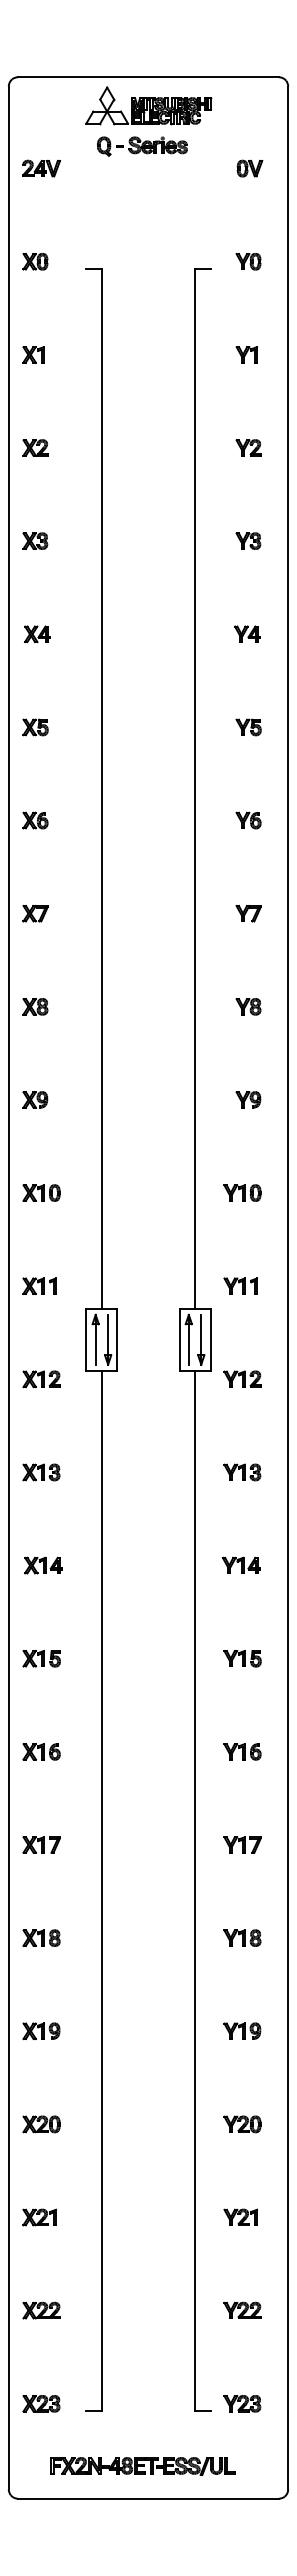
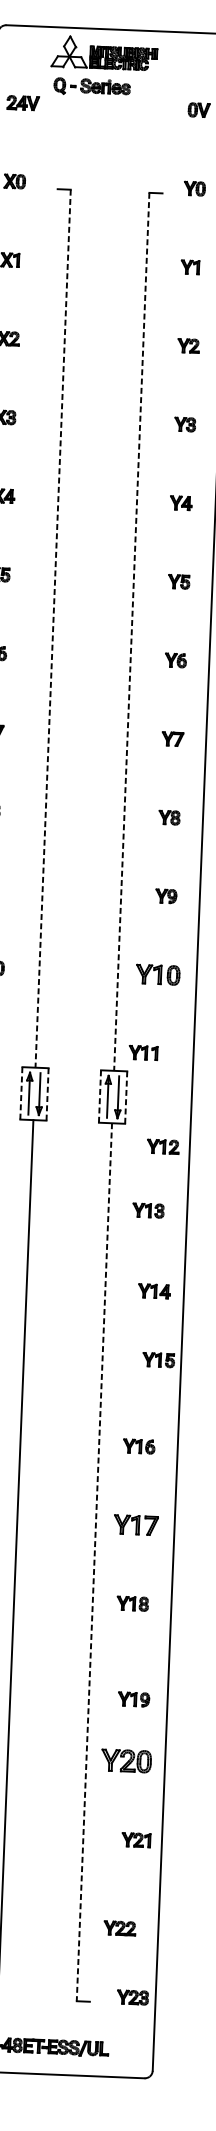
part: (148, 105) -> (104, 53), moved
part: (142, 146) -> (92, 87), moved
line: (101, 788) -> (52, 628), solid -> dashed
line: (195, 788) -> (132, 631), solid -> dashed
part: (242, 1192) -> (158, 974), size x1.4
part: (240, 1285) -> (143, 1052), moved
line: (86, 1339) -> (21, 1093), solid -> dashed
line: (179, 1339) -> (99, 1096), solid -> dashed
line: (117, 1340) -> (47, 1095), solid -> dashed
line: (210, 1340) -> (126, 1098), solid -> dashed
part: (242, 1378) -> (163, 1146), moved
part: (240, 1564) -> (153, 1290), moved
part: (242, 1658) -> (158, 1359), moved
part: (242, 1844) -> (136, 1524), size x1.4
line: (195, 1890) -> (94, 1562), solid -> dashed
part: (242, 2030) -> (134, 1698), moved
part: (242, 2124) -> (126, 1761), size x1.6
part: (240, 2216) -> (136, 1839), moved
part: (242, 2309) -> (119, 1927), moved
part: (242, 2403) -> (133, 1997), moved

